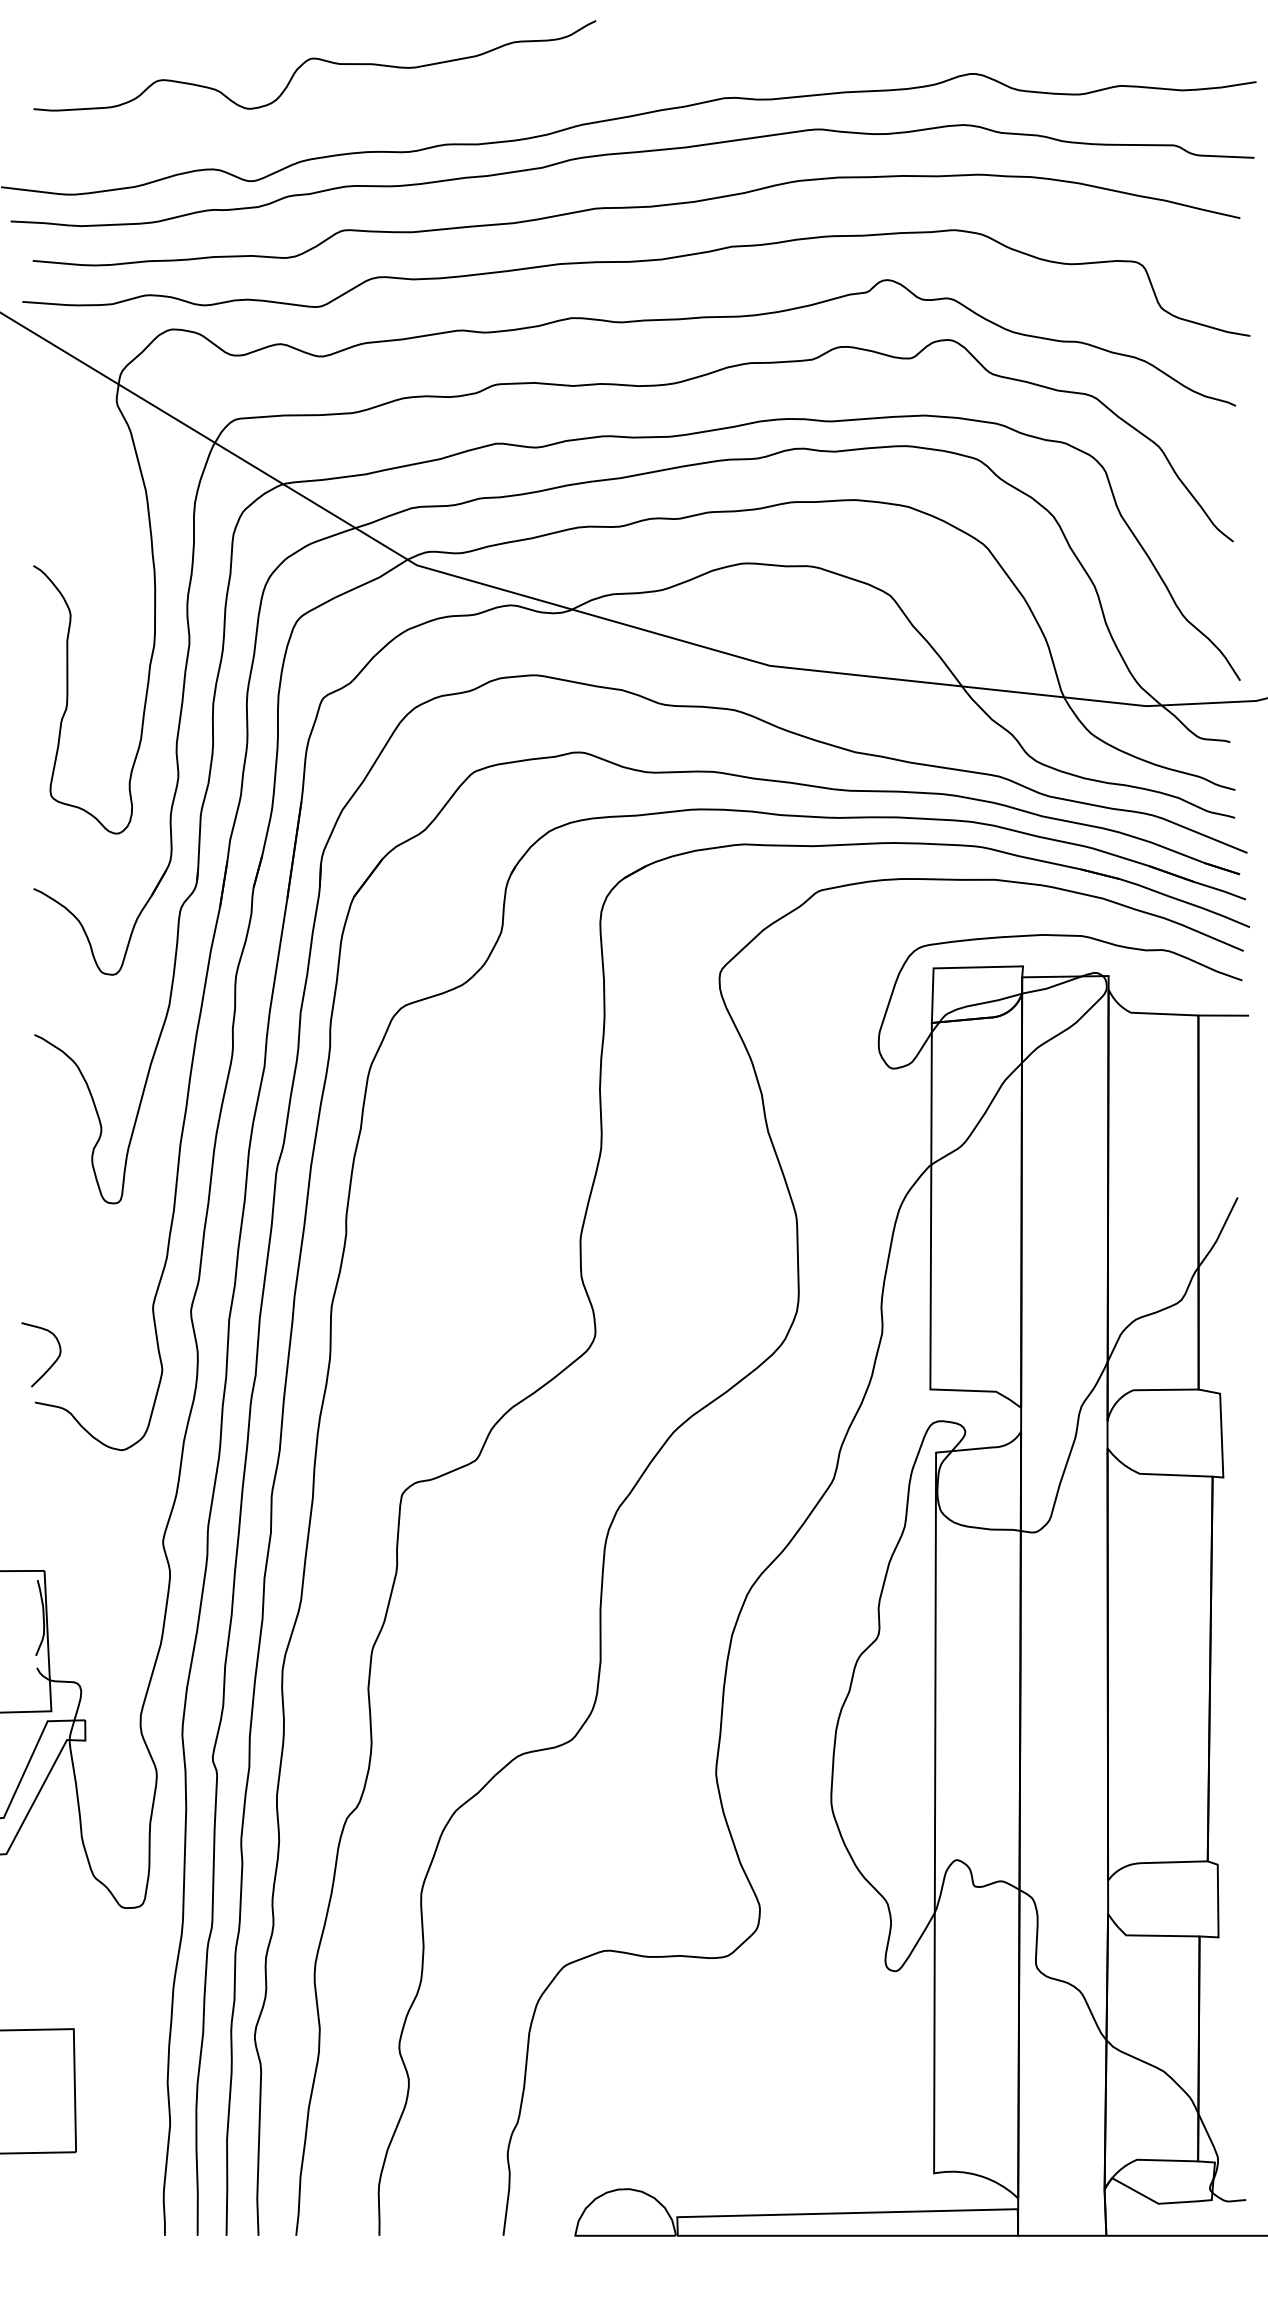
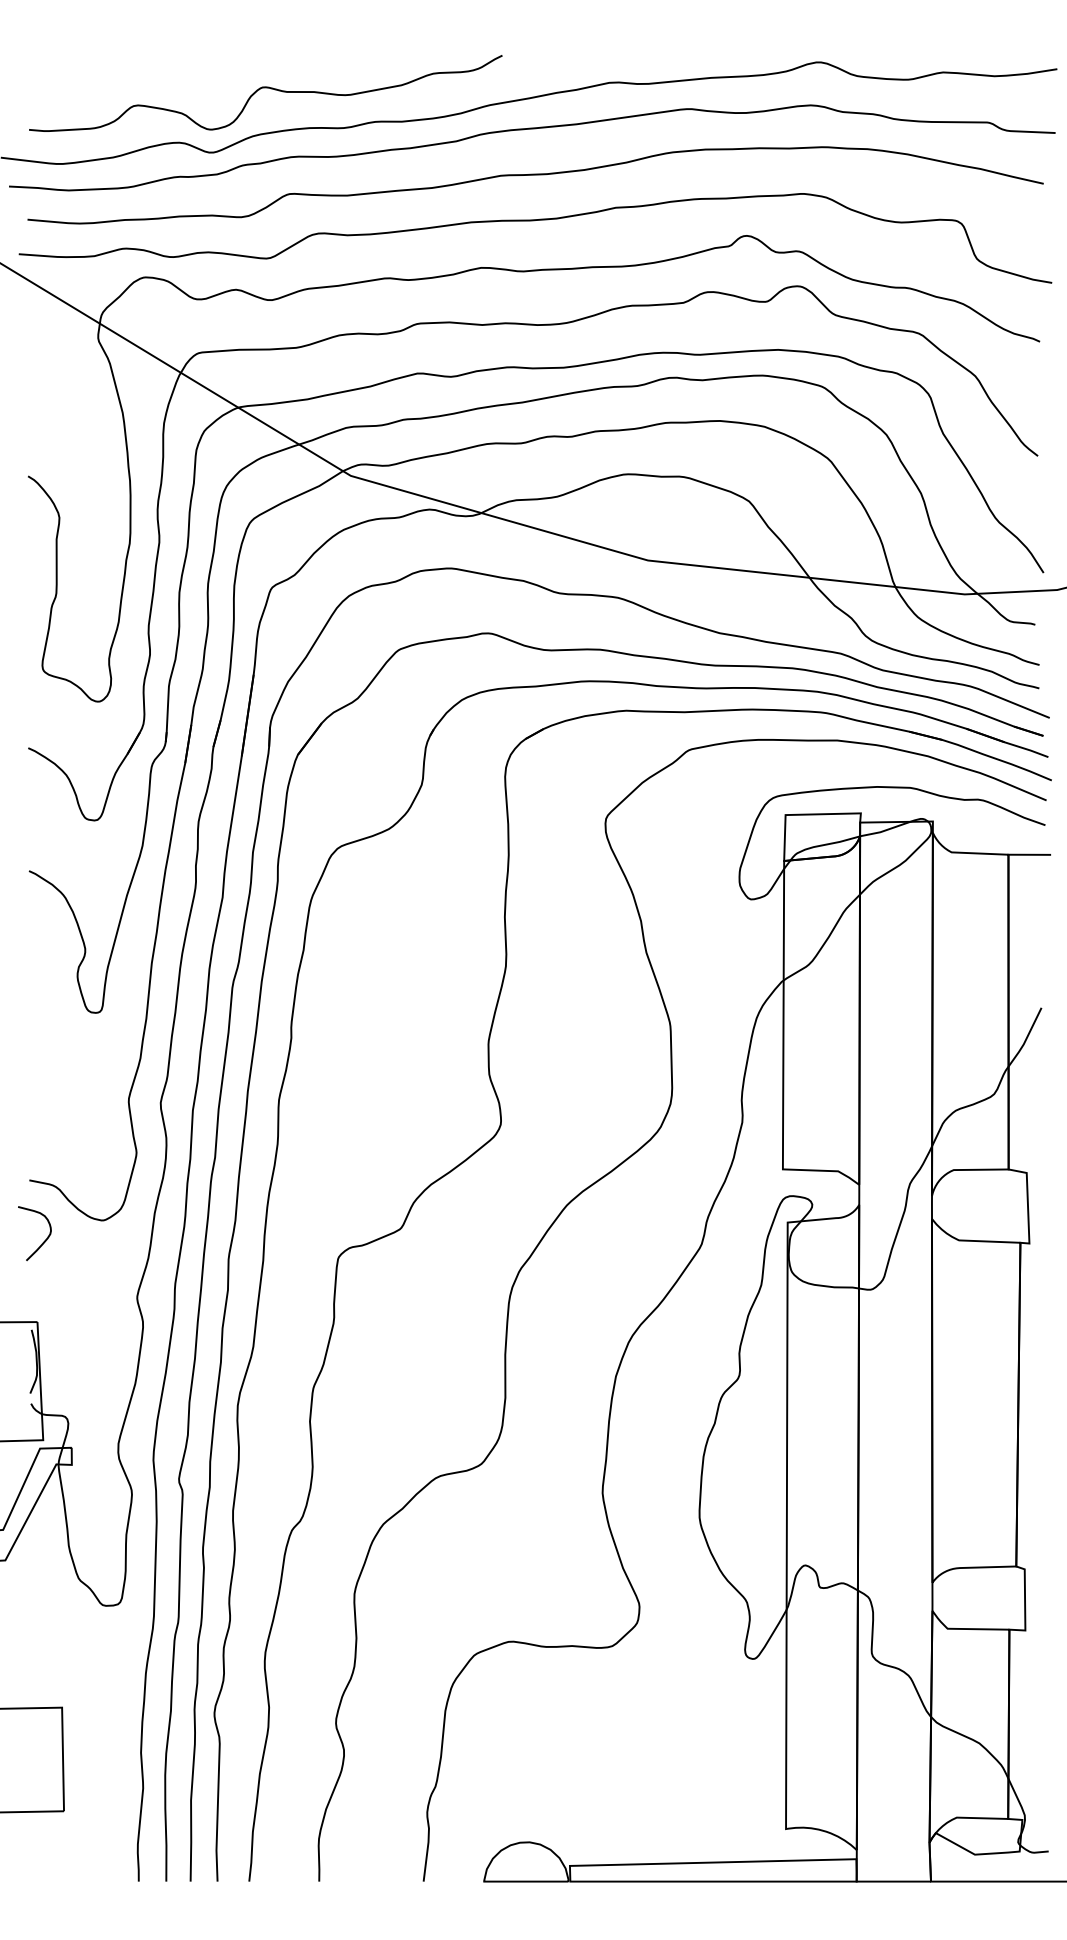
curve: (314, 59) -> (265, 88), moved
curve: (51, 1364) -> (43, 1241), moved

